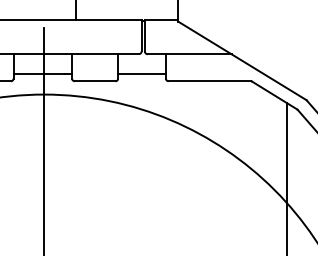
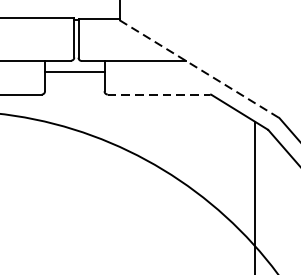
line: (242, 61) -> (199, 69), solid -> dashed
line: (141, 74) -> (74, 72), moved
line: (210, 81) -> (159, 94), solid -> dashed

